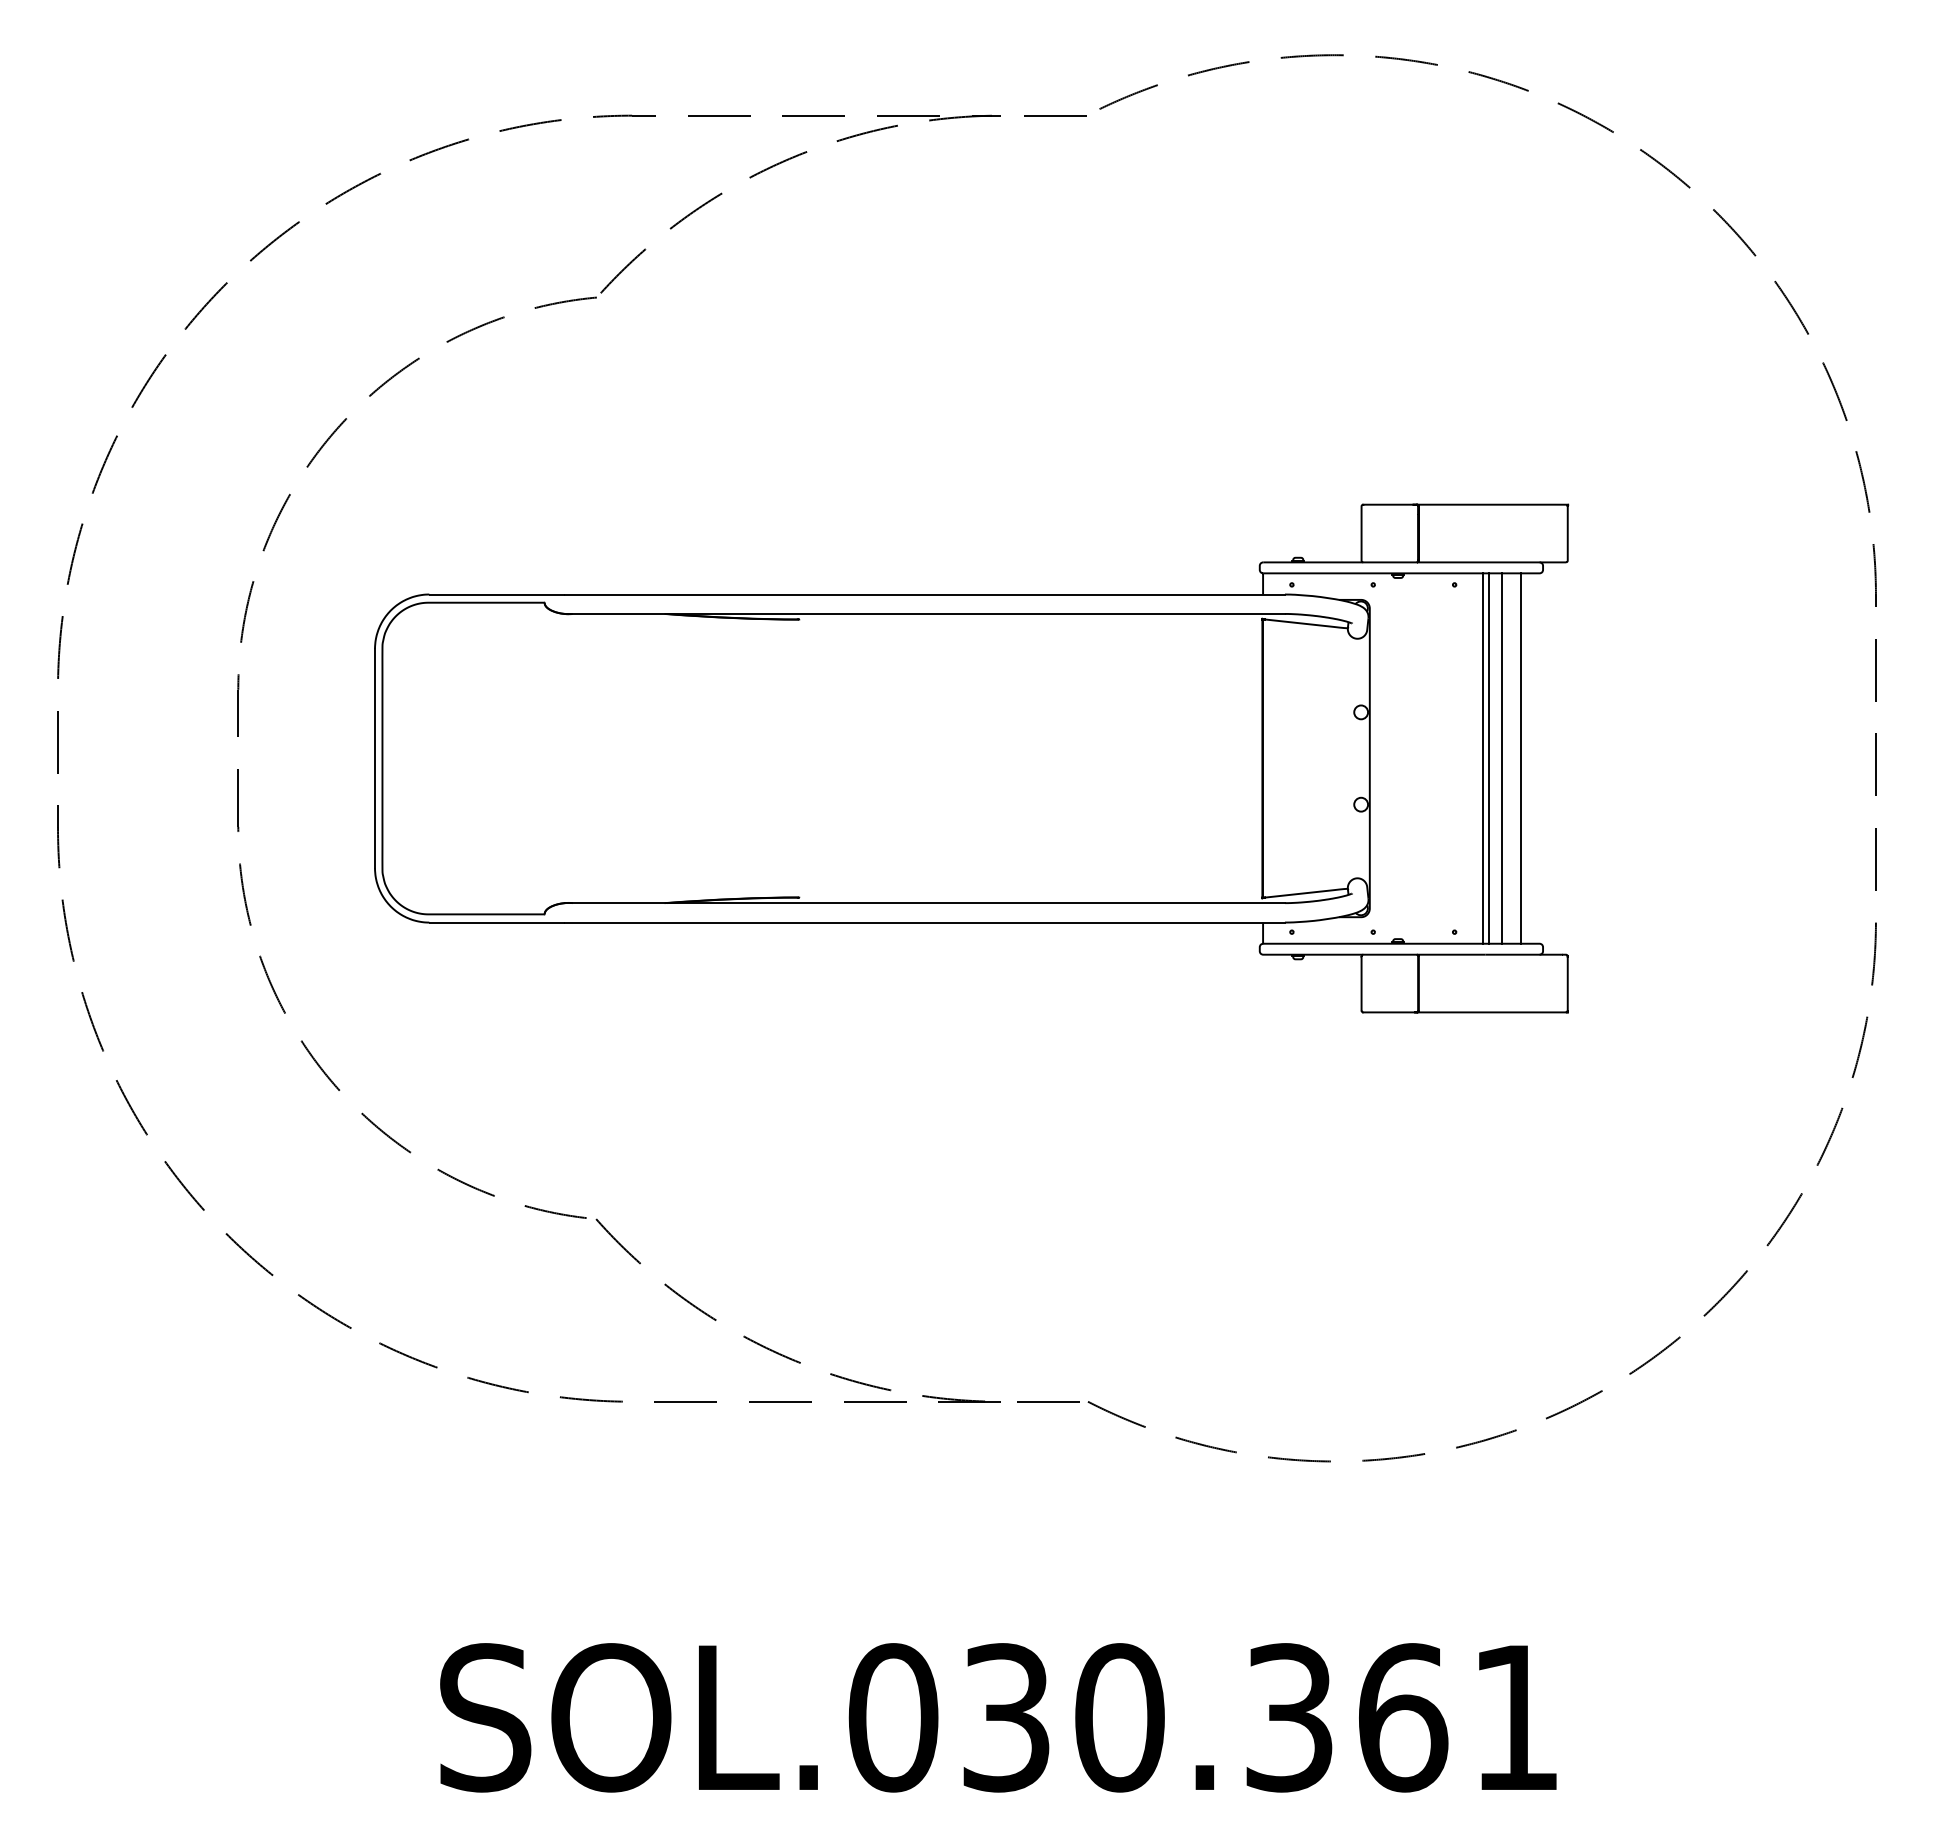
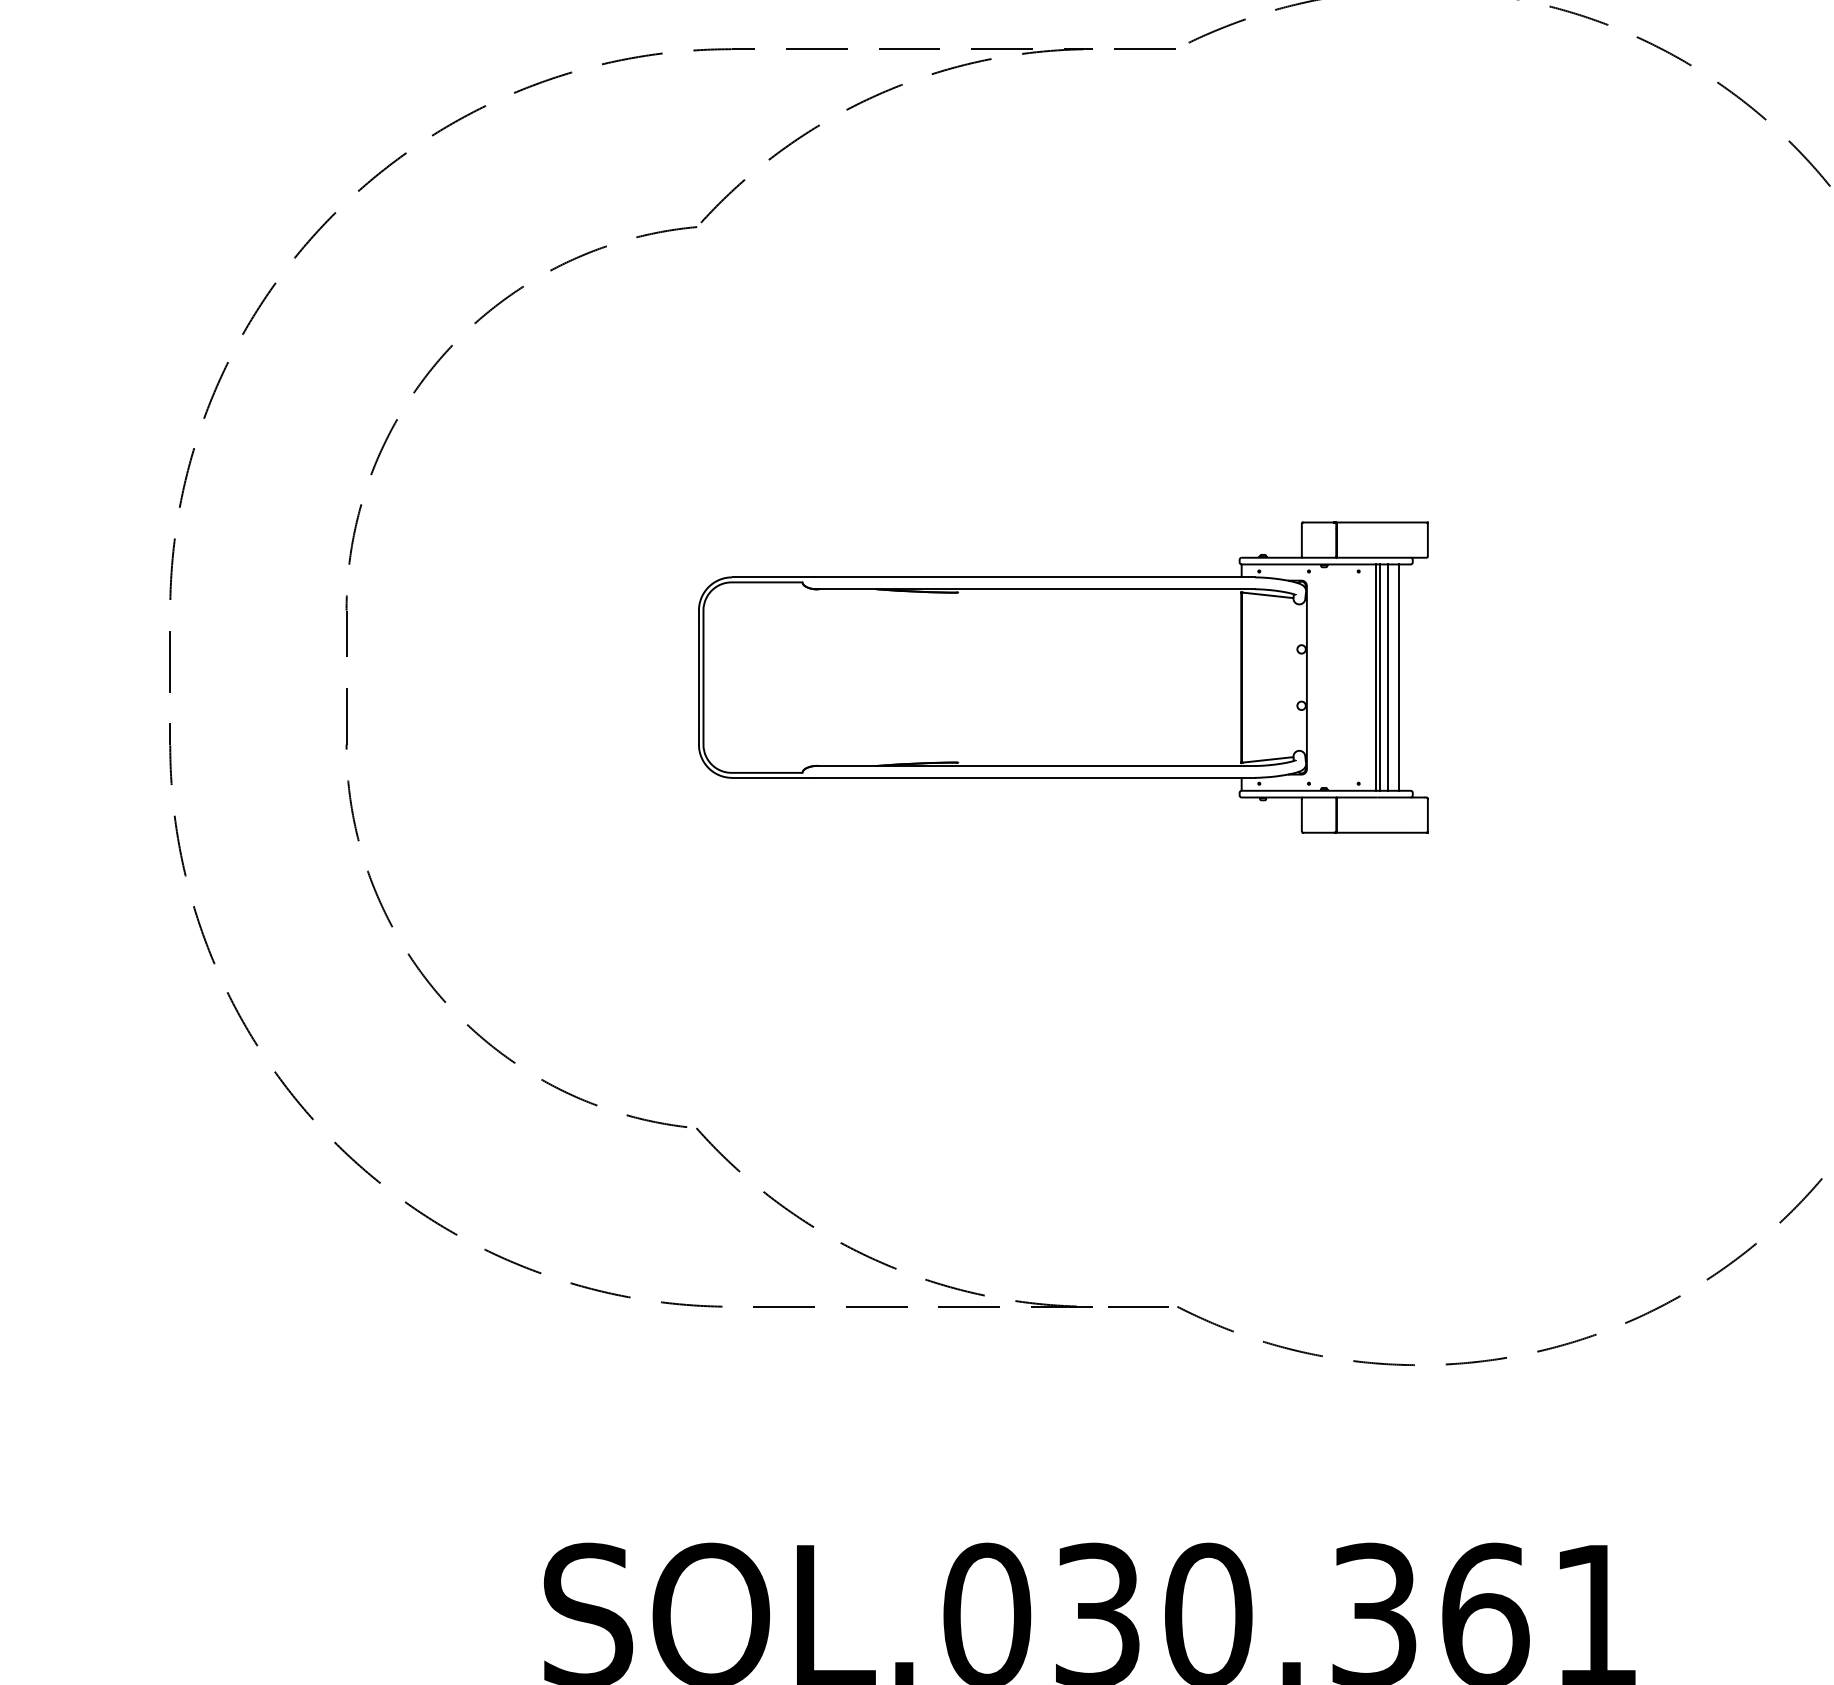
part: (971, 757) -> (1063, 676), size x0.62

